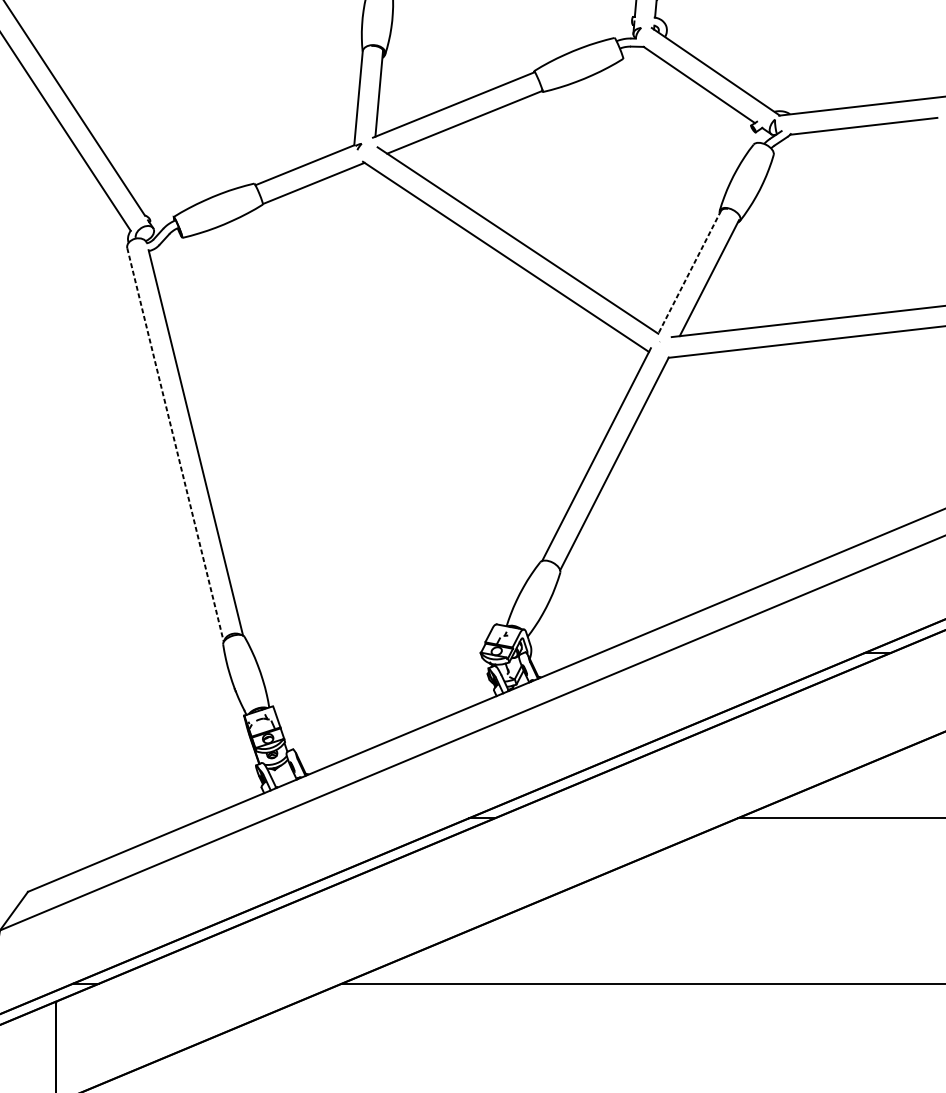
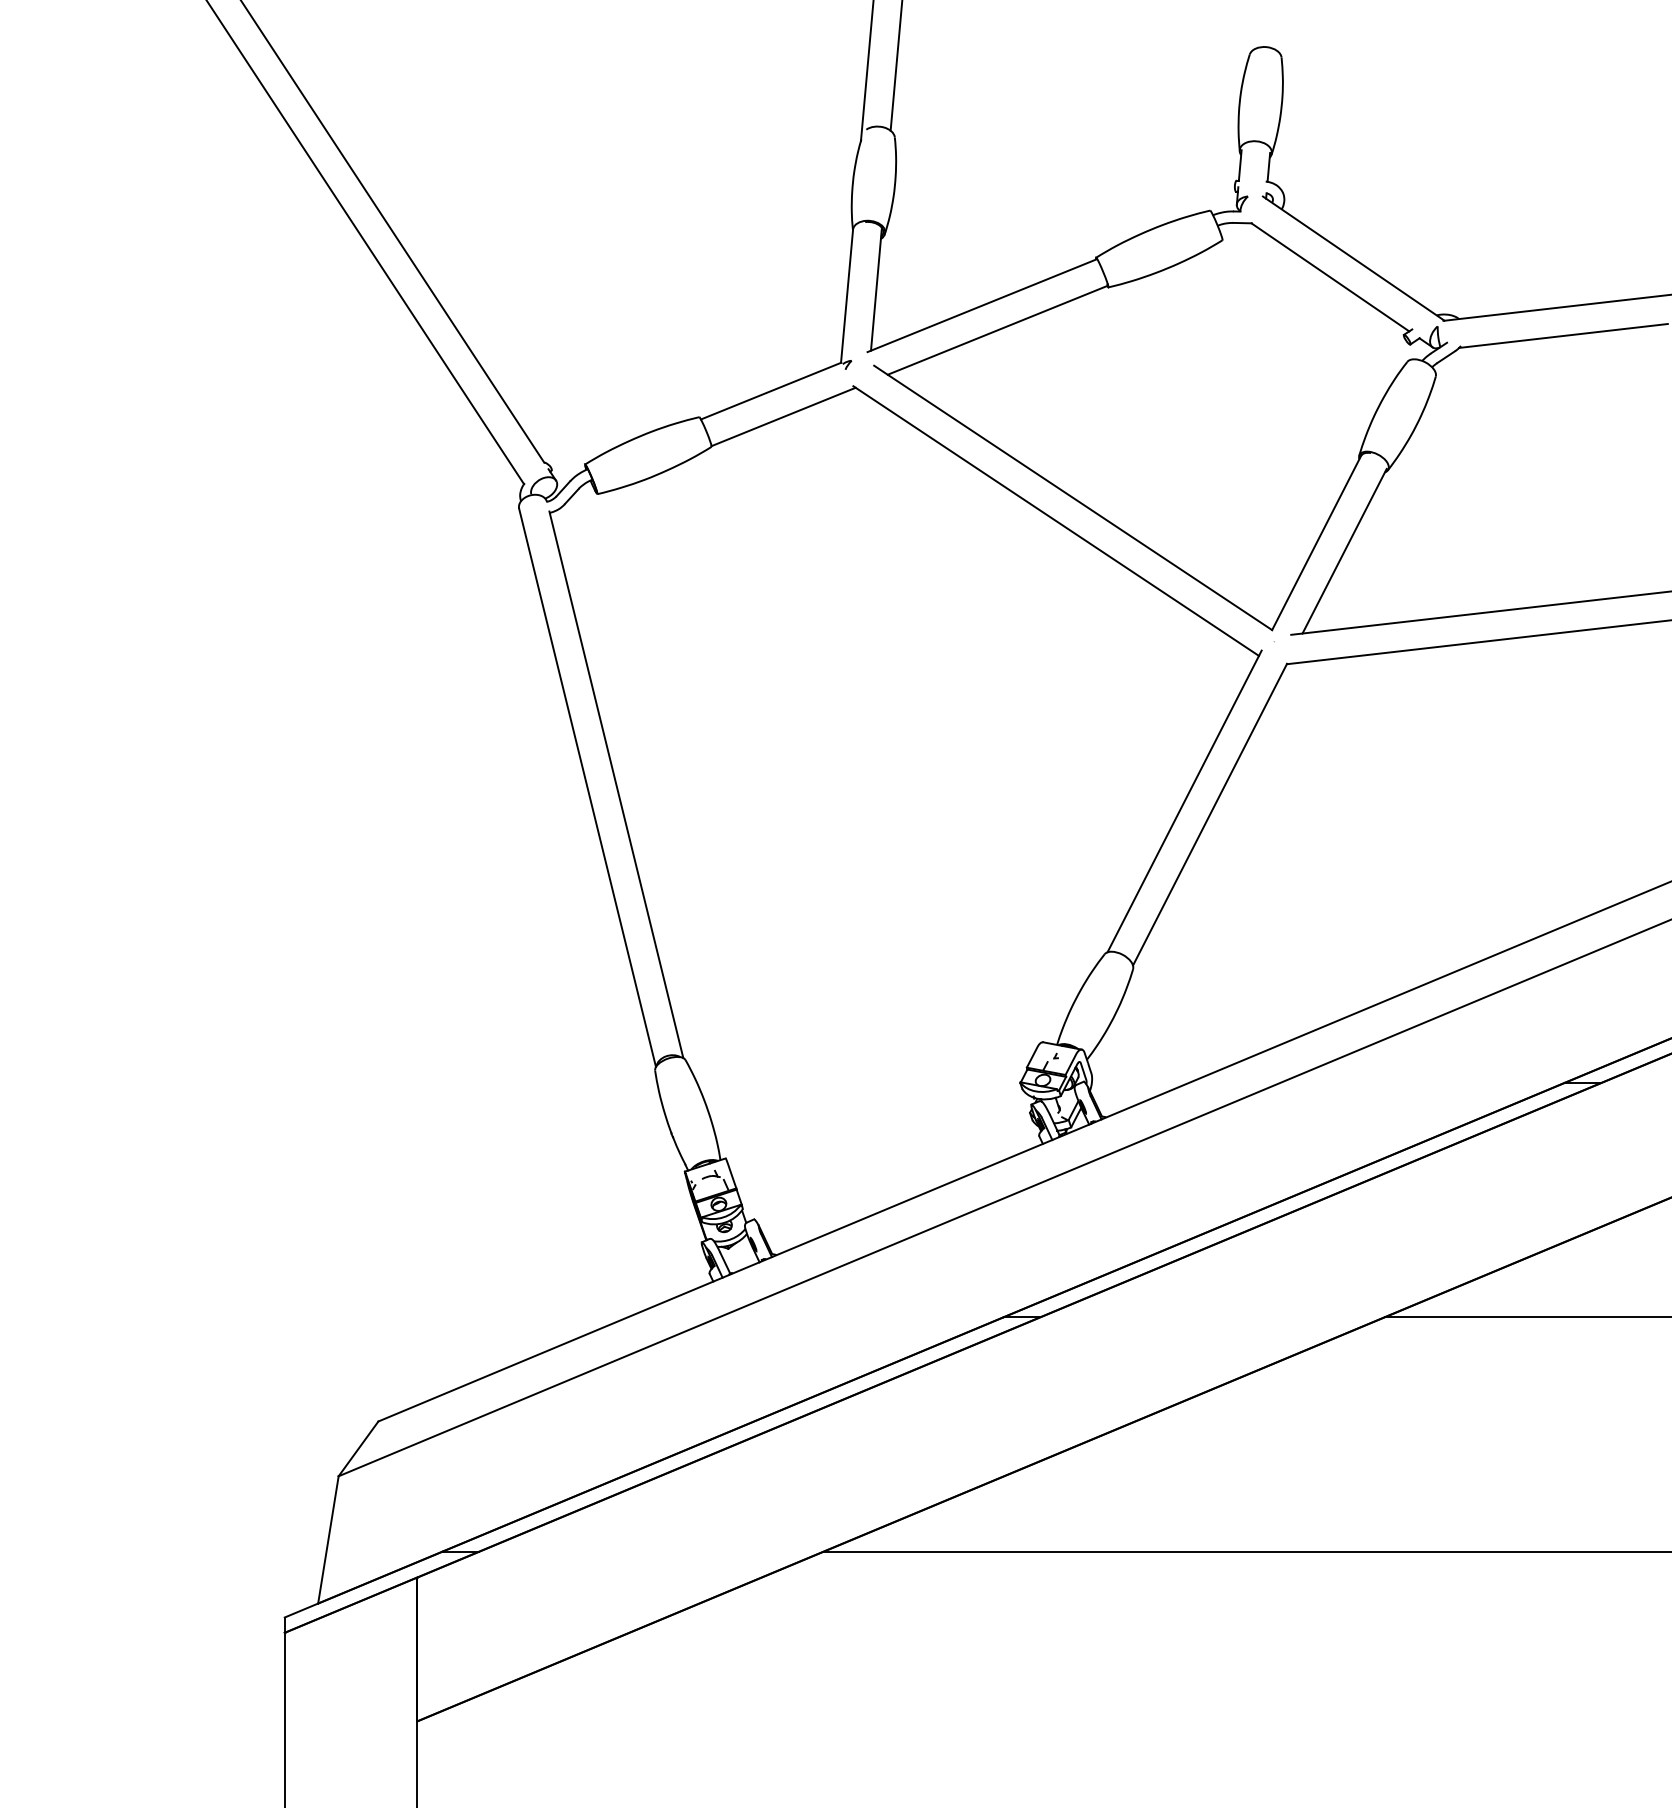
line: (689, 271) -> (1316, 542), dashed -> solid
line: (175, 445) -> (587, 788), dashed -> solid

